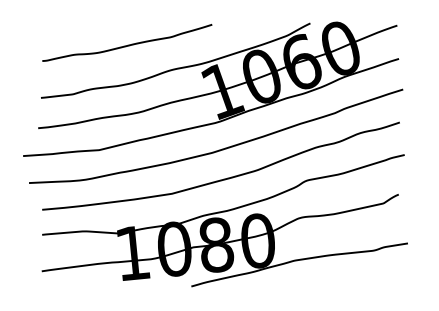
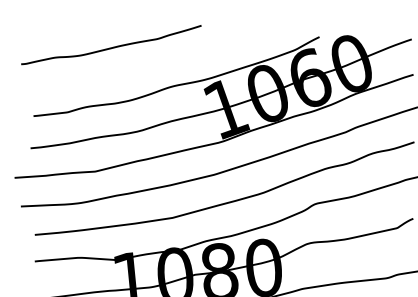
curve: (128, 44) -> (112, 46), moved

